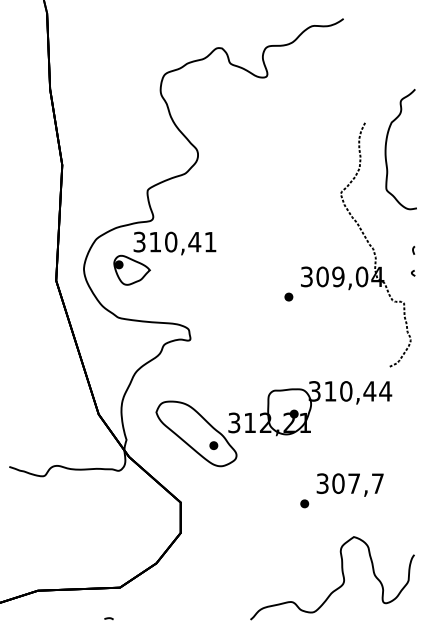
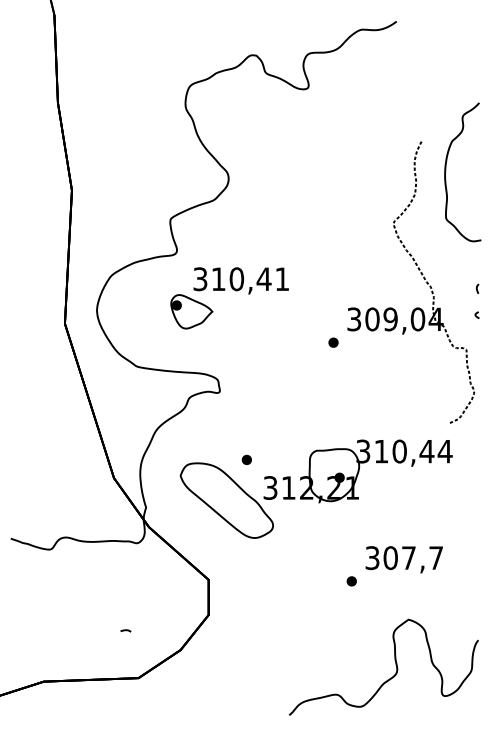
part: (160, 252) -> (224, 291), moved
part: (213, 445) -> (246, 459), moved
curve: (108, 618) -> (125, 630), moved

